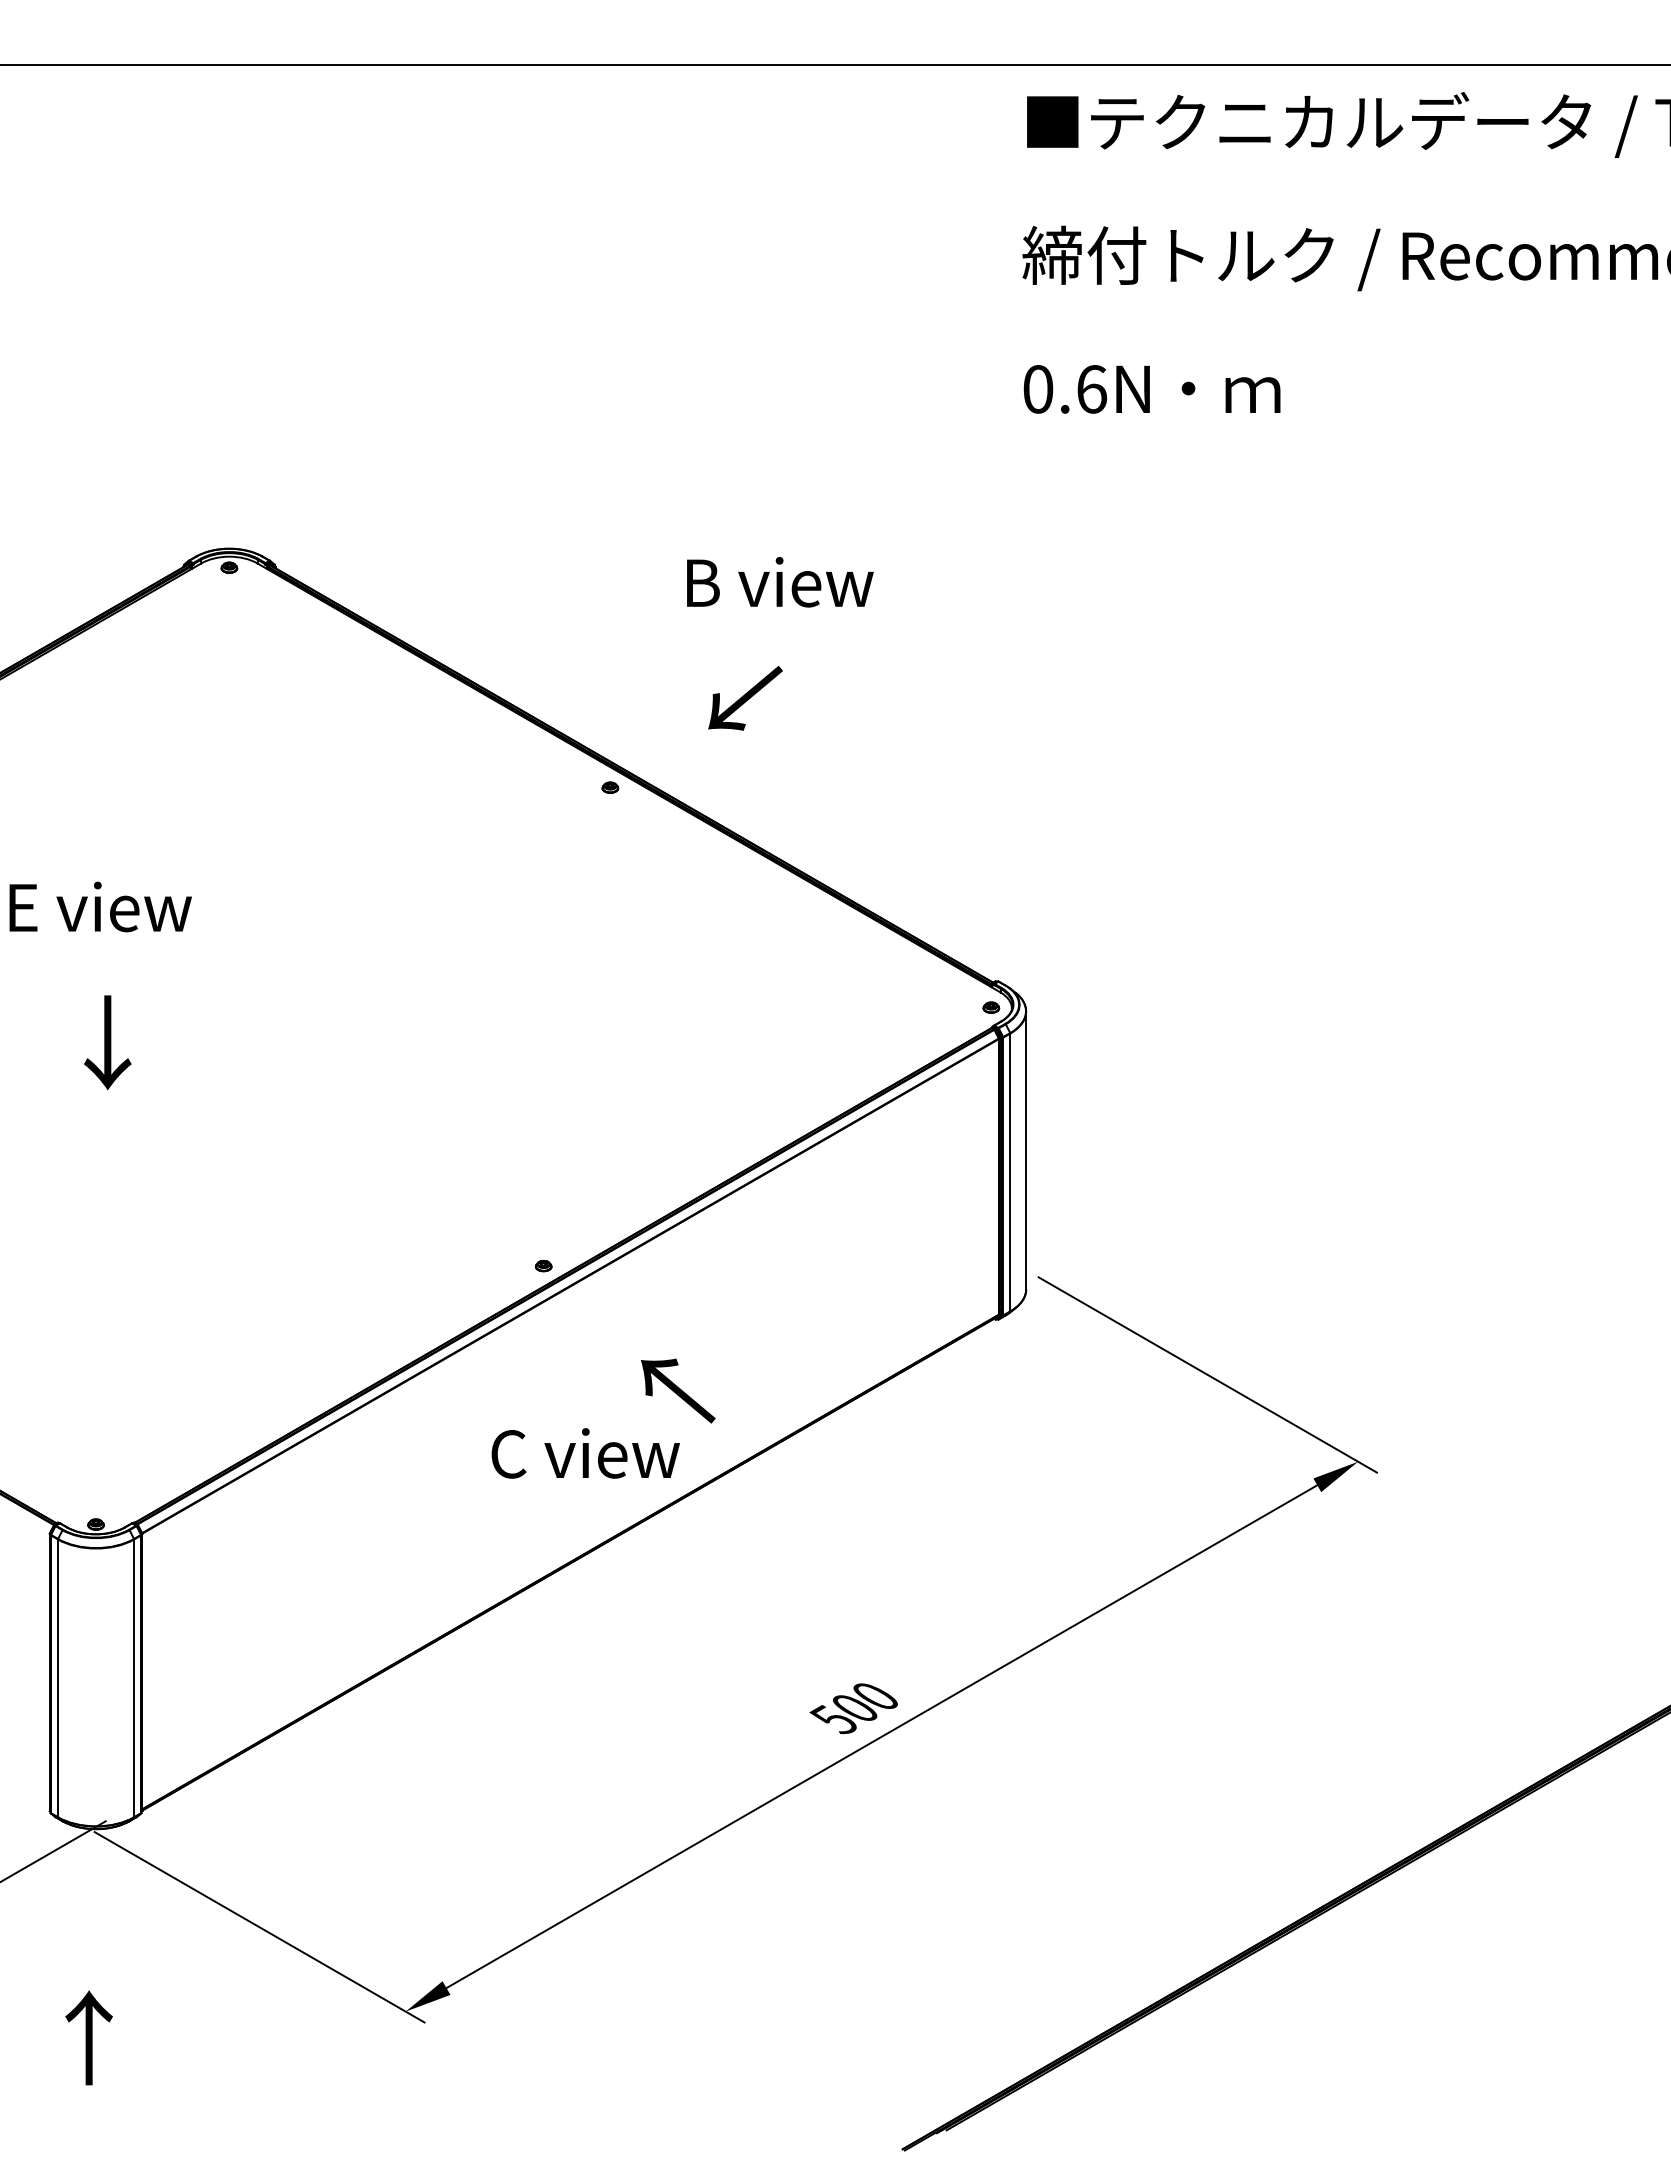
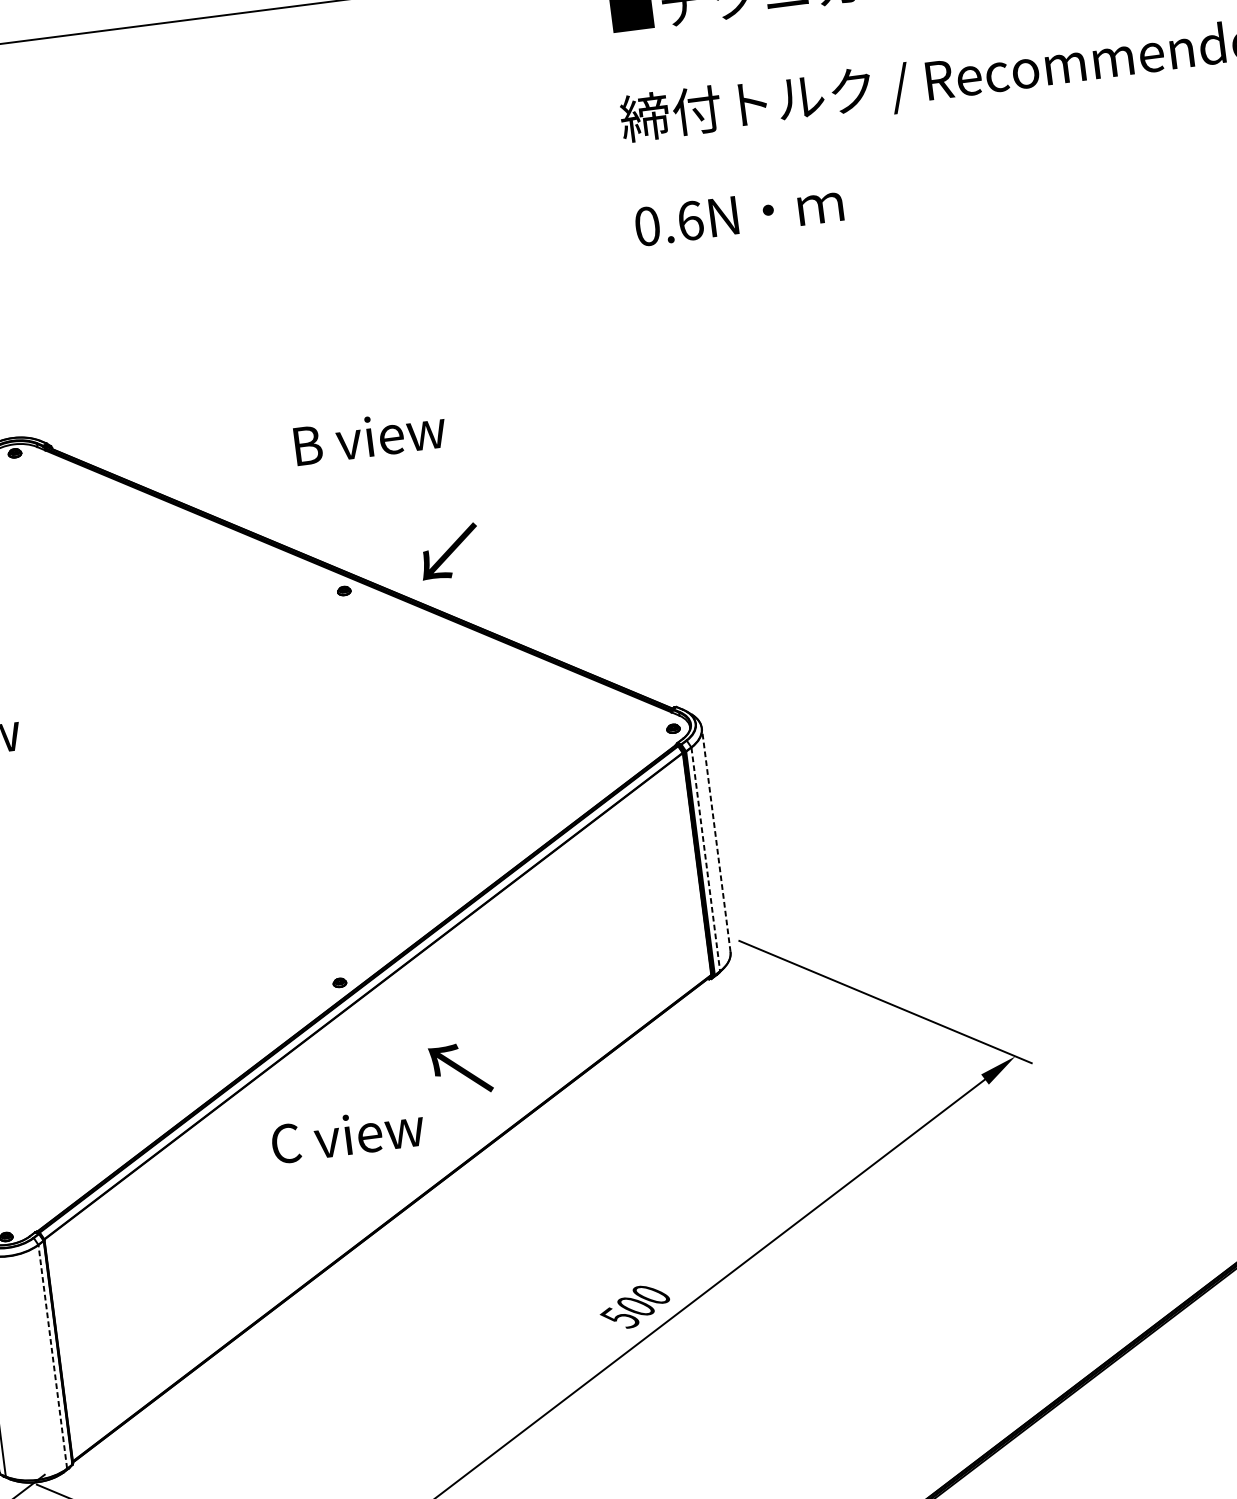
text: (780, 582) -> (370, 437), moved
text: (745, 698) -> (449, 552), moved
line: (1026, 1150) -> (716, 840), solid -> dashed
line: (1010, 1172) -> (705, 859), solid -> dashed
text: (585, 1453) -> (347, 1135), moved
line: (134, 1678) -> (53, 1356), solid -> dashed

